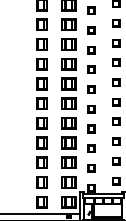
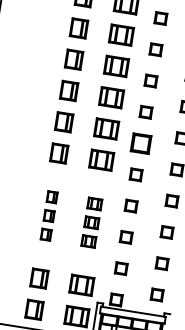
part: (91, 89) -> (141, 143), size x1.6
part: (41, 142) -> (48, 214), size x0.6
part: (68, 142) -> (91, 221), size x0.6

